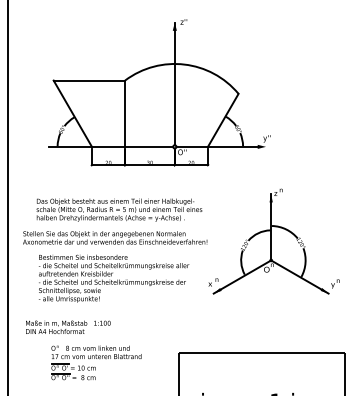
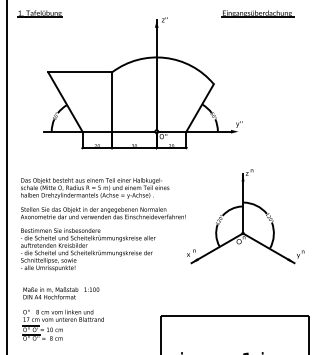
part: (43, 14) -> (39, 13), added
part: (287, 14) -> (257, 13), added
text: (119, 210) -> (95, 188), moved
text: (114, 278) -> (88, 249), moved
part: (95, 362) -> (62, 324), moved

